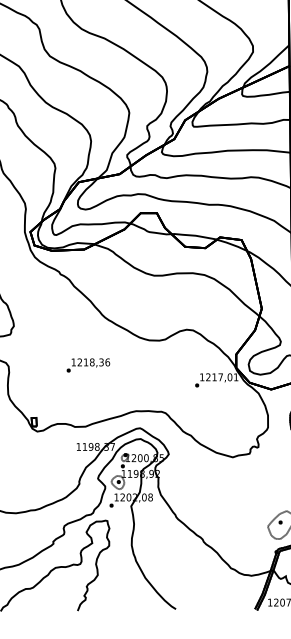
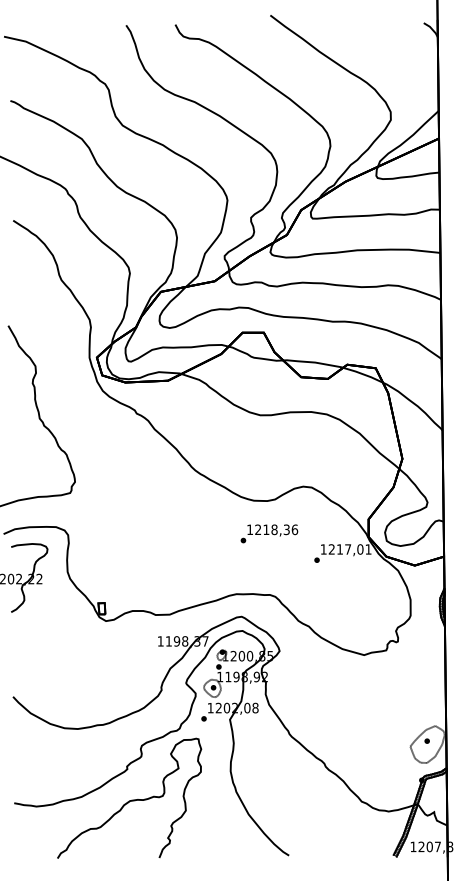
text: (88, 365) -> (269, 533), moved

